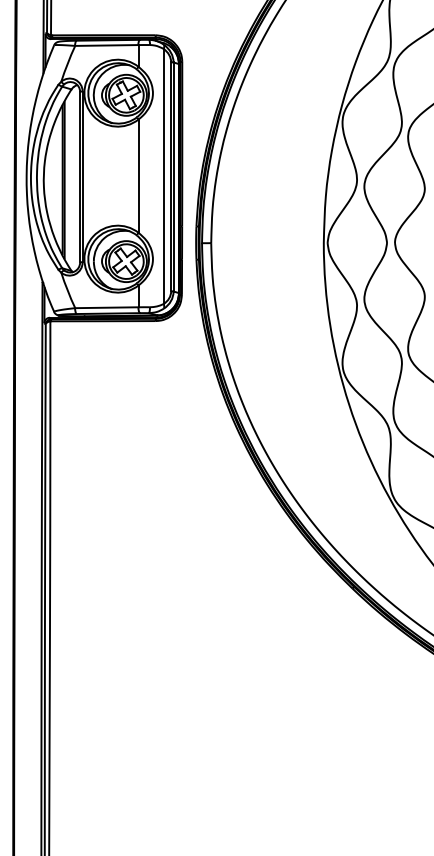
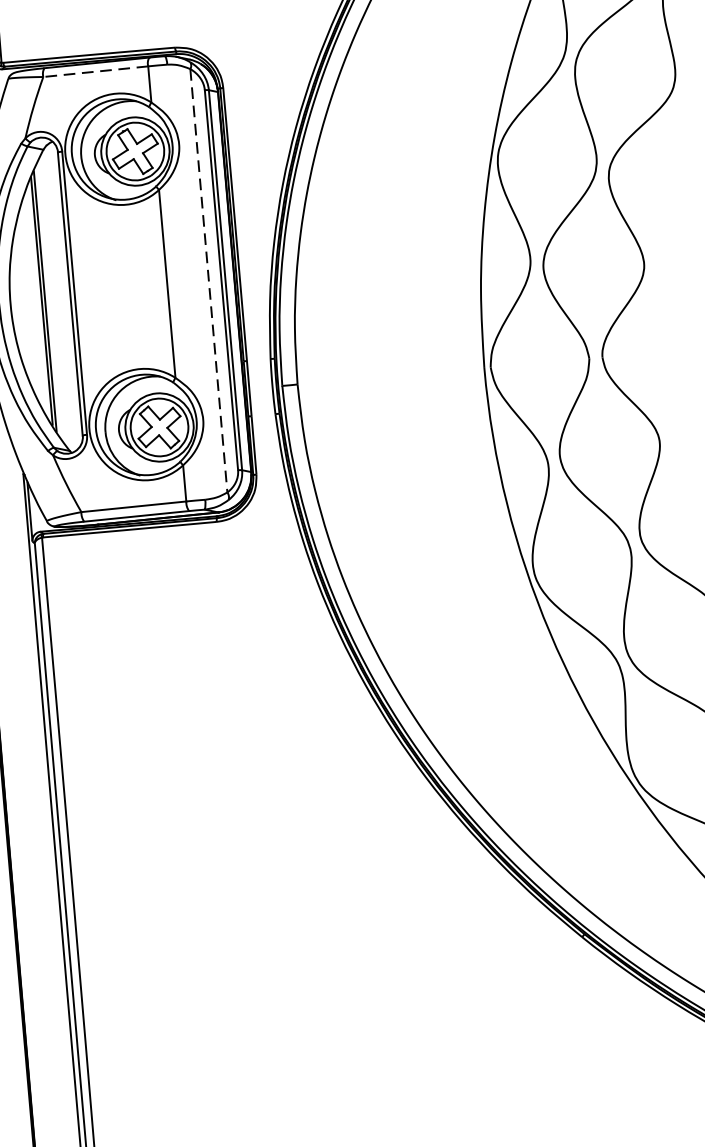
line: (106, 45) -> (95, 71), solid -> dashed
line: (163, 176) -> (208, 280), solid -> dashed

